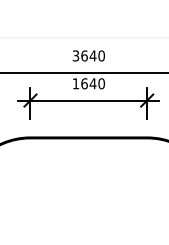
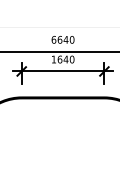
text: (75, 55) -> (53, 39), 3640 -> 6640

